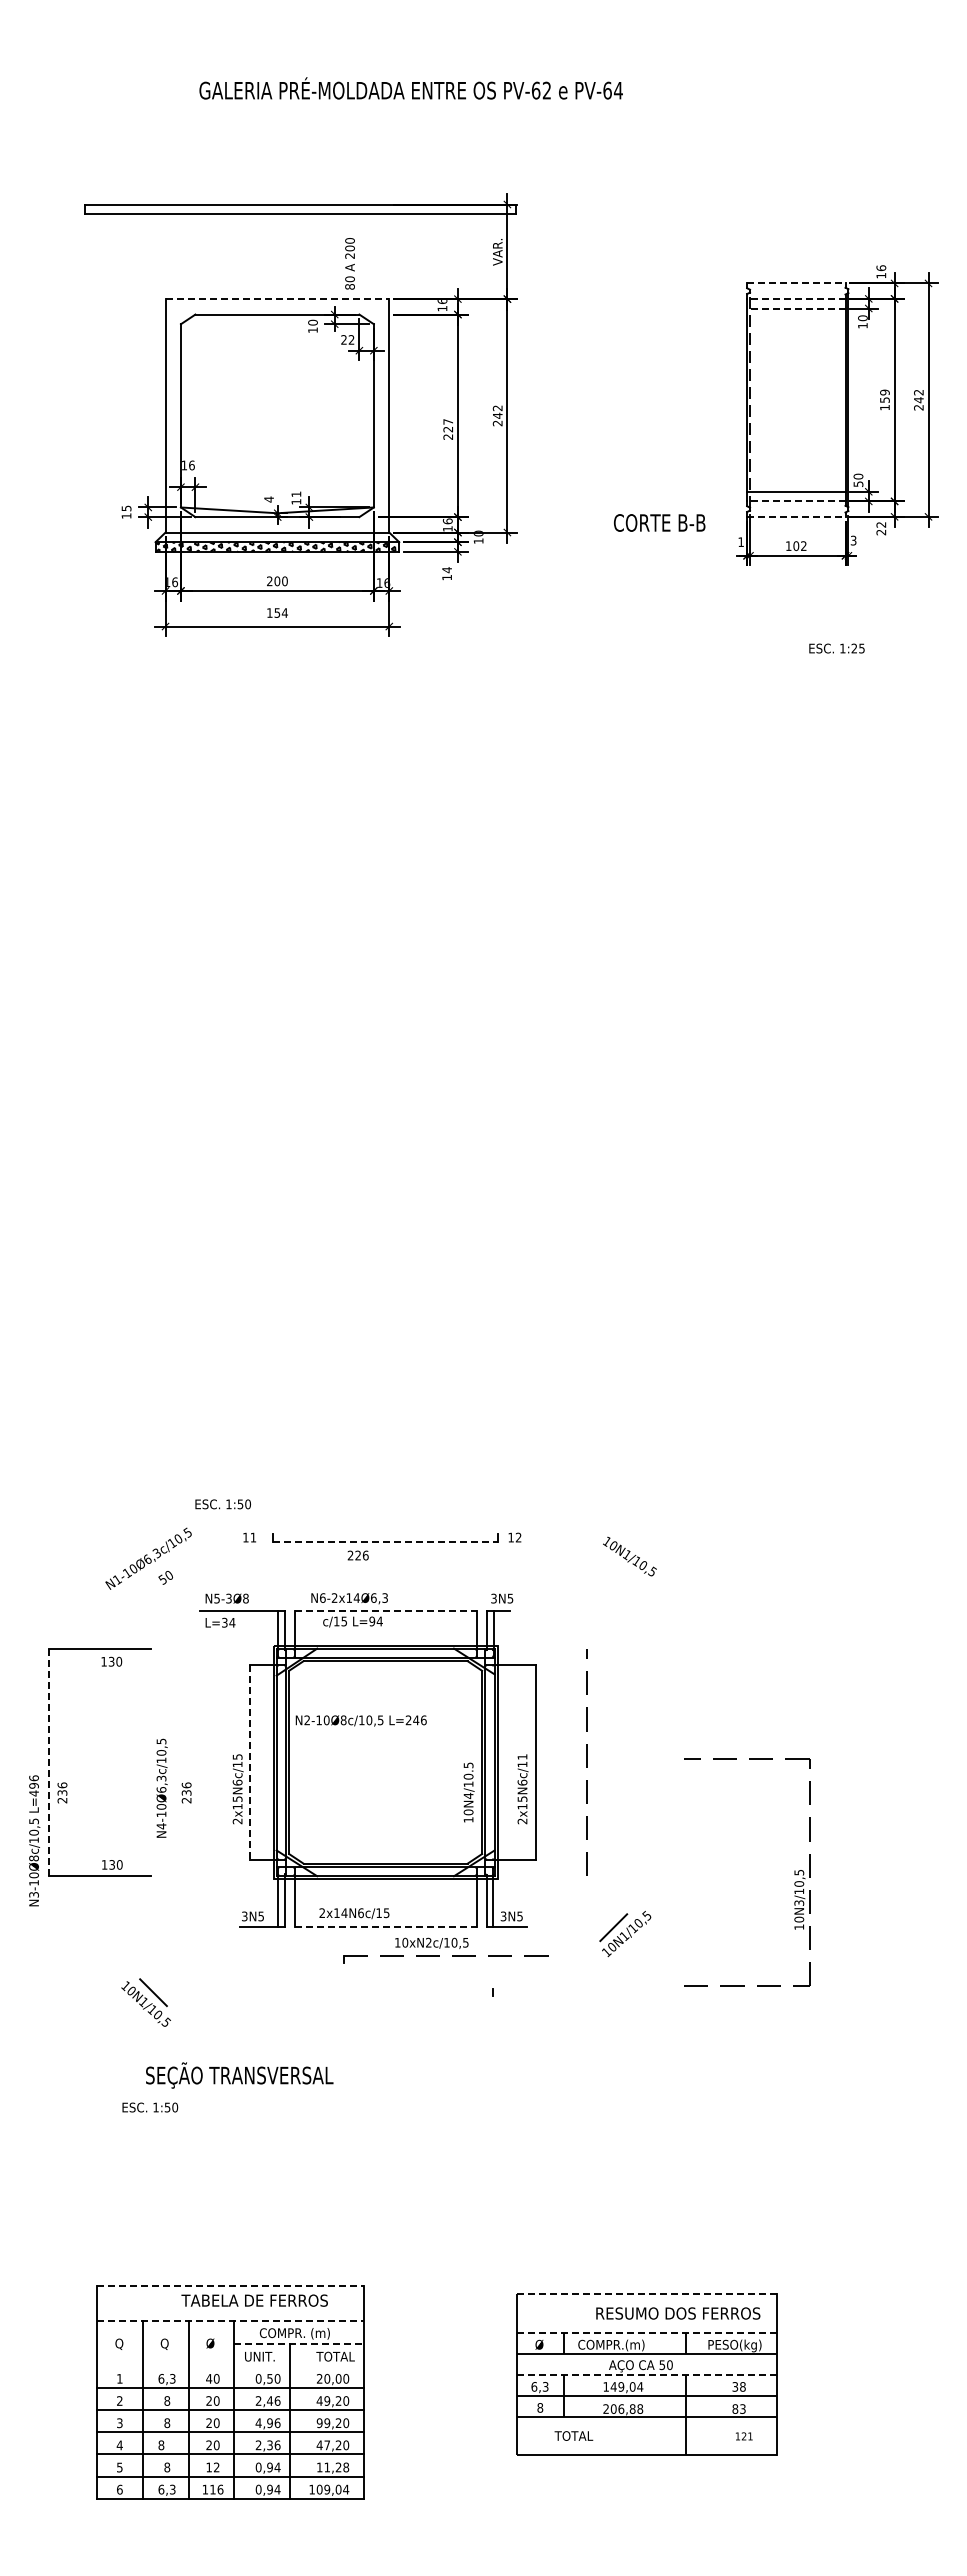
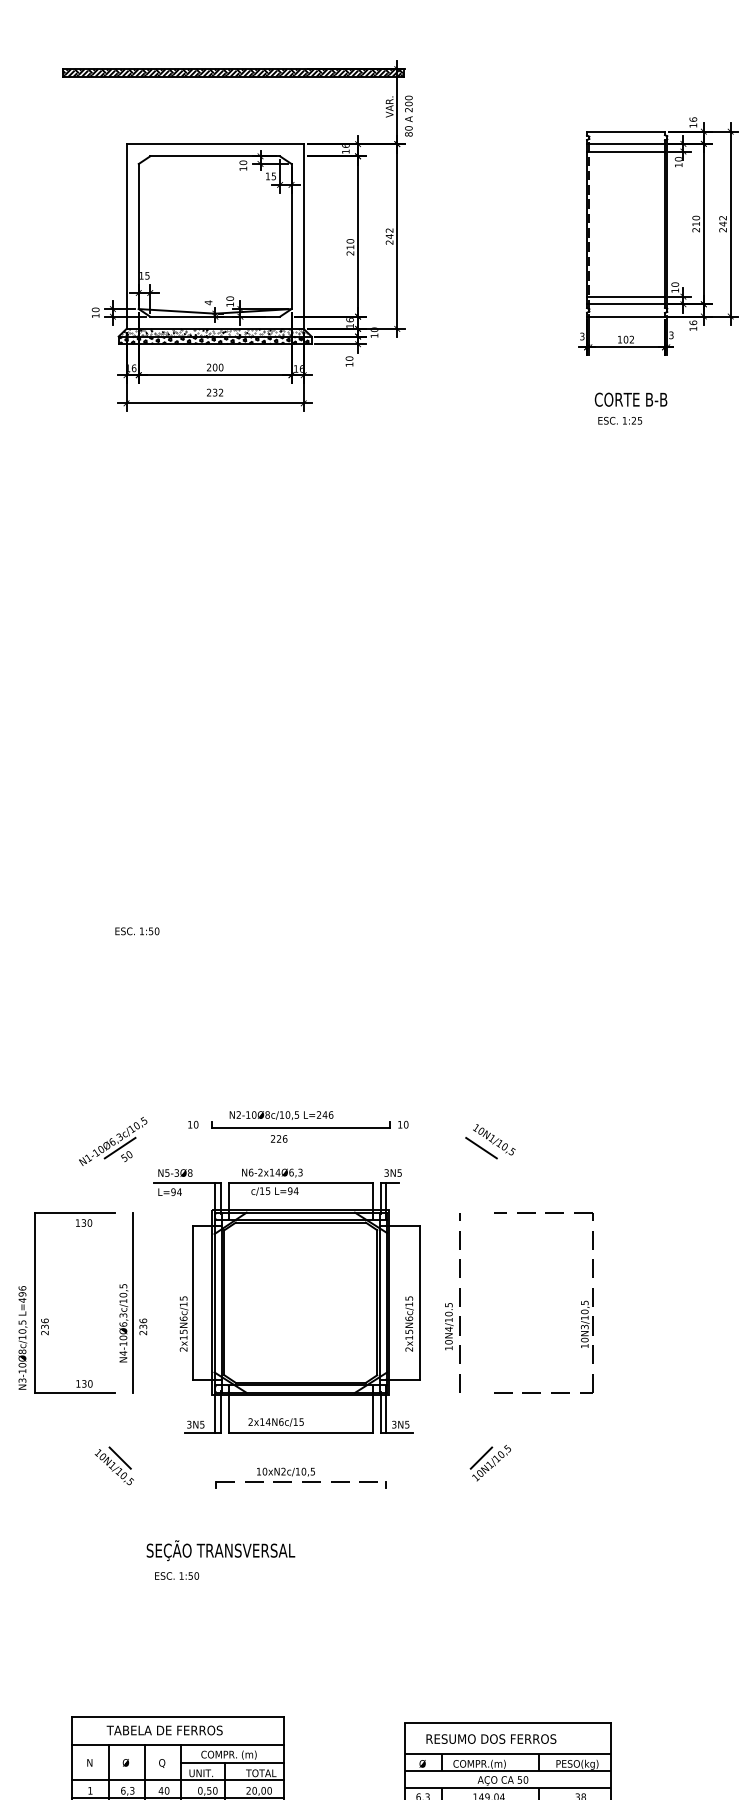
hatch: (300, 209) -> (233, 73), added
text: (349, 263) -> (408, 115), moved
line: (796, 283) -> (626, 131), dashed -> solid
line: (795, 298) -> (625, 143), dashed -> solid
line: (277, 299) -> (215, 144), dashed -> solid
line: (795, 308) -> (625, 151), dashed -> solid
text: (347, 339) -> (270, 176), 22 -> 15
text: (884, 400) -> (695, 224), 159 -> 210
text: (448, 425) -> (350, 244), 227 -> 210
text: (191, 465) -> (147, 275), 16 -> 15
text: (858, 483) -> (675, 290), 50 -> 10
text: (296, 494) -> (230, 298), 11 -> 10
line: (795, 501) -> (625, 304), dashed -> solid
text: (126, 508) -> (95, 309), 15 -> 10
line: (796, 516) -> (626, 316), dashed -> solid
text: (659, 522) -> (630, 399), moved
text: (881, 528) -> (693, 325), 22 -> 16
hatch: (276, 537) -> (214, 332), added
text: (740, 542) -> (581, 336), 1 -> 3
text: (446, 570) -> (349, 358), 14 -> 10
text: (277, 612) -> (215, 392), 154 -> 232
text: (836, 648) -> (619, 420), moved
text: (222, 1504) -> (136, 931), moved
text: (253, 1537) -> (196, 1124), 11 -> 10
text: (518, 1537) -> (406, 1124), 12 -> 10
line: (385, 1541) -> (300, 1127), dashed -> solid
line: (157, 1567) -> (120, 1148), added
line: (613, 1567) -> (481, 1148), added
line: (386, 1610) -> (301, 1182), dashed -> solid
text: (224, 1622) -> (173, 1191), L=34 -> L=94
text: (360, 1720) -> (280, 1115), moved
text: (522, 1756) -> (409, 1298), 2x15N6c/11 -> 2x15N6c/15
line: (49, 1762) -> (34, 1302), dashed -> solid
line: (173, 1762) -> (132, 1302), added
line: (249, 1762) -> (193, 1302), dashed -> solid
text: (468, 1792) -> (448, 1326), moved
text: (34, 1840) -> (22, 1337), moved
part: (794, 1872) -> (581, 1302), moved
line: (386, 1927) -> (301, 1433), dashed -> solid
part: (625, 1934) -> (490, 1463), moved
part: (445, 1950) -> (296, 1477), moved
part: (145, 2002) -> (113, 1465), moved
text: (239, 2075) -> (220, 1550), moved
text: (150, 2107) -> (177, 1575), moved
line: (230, 2286) -> (178, 1717), dashed -> solid
line: (647, 2293) -> (508, 1723), dashed -> solid
text: (254, 2300) -> (164, 1730), moved
text: (678, 2313) -> (491, 1739), moved
line: (230, 2321) -> (178, 1745), dashed -> solid
line: (647, 2332) -> (508, 1754), dashed -> solid
text: (119, 2343) -> (90, 1762), Q -> N
text: (164, 2343) -> (125, 1762), Q -> Ø
text: (210, 2343) -> (162, 1762), Ø -> Q
line: (299, 2343) -> (232, 1762), dashed -> solid
line: (230, 2365) -> (178, 1780), added
line: (647, 2374) -> (508, 1787), dashed -> solid

